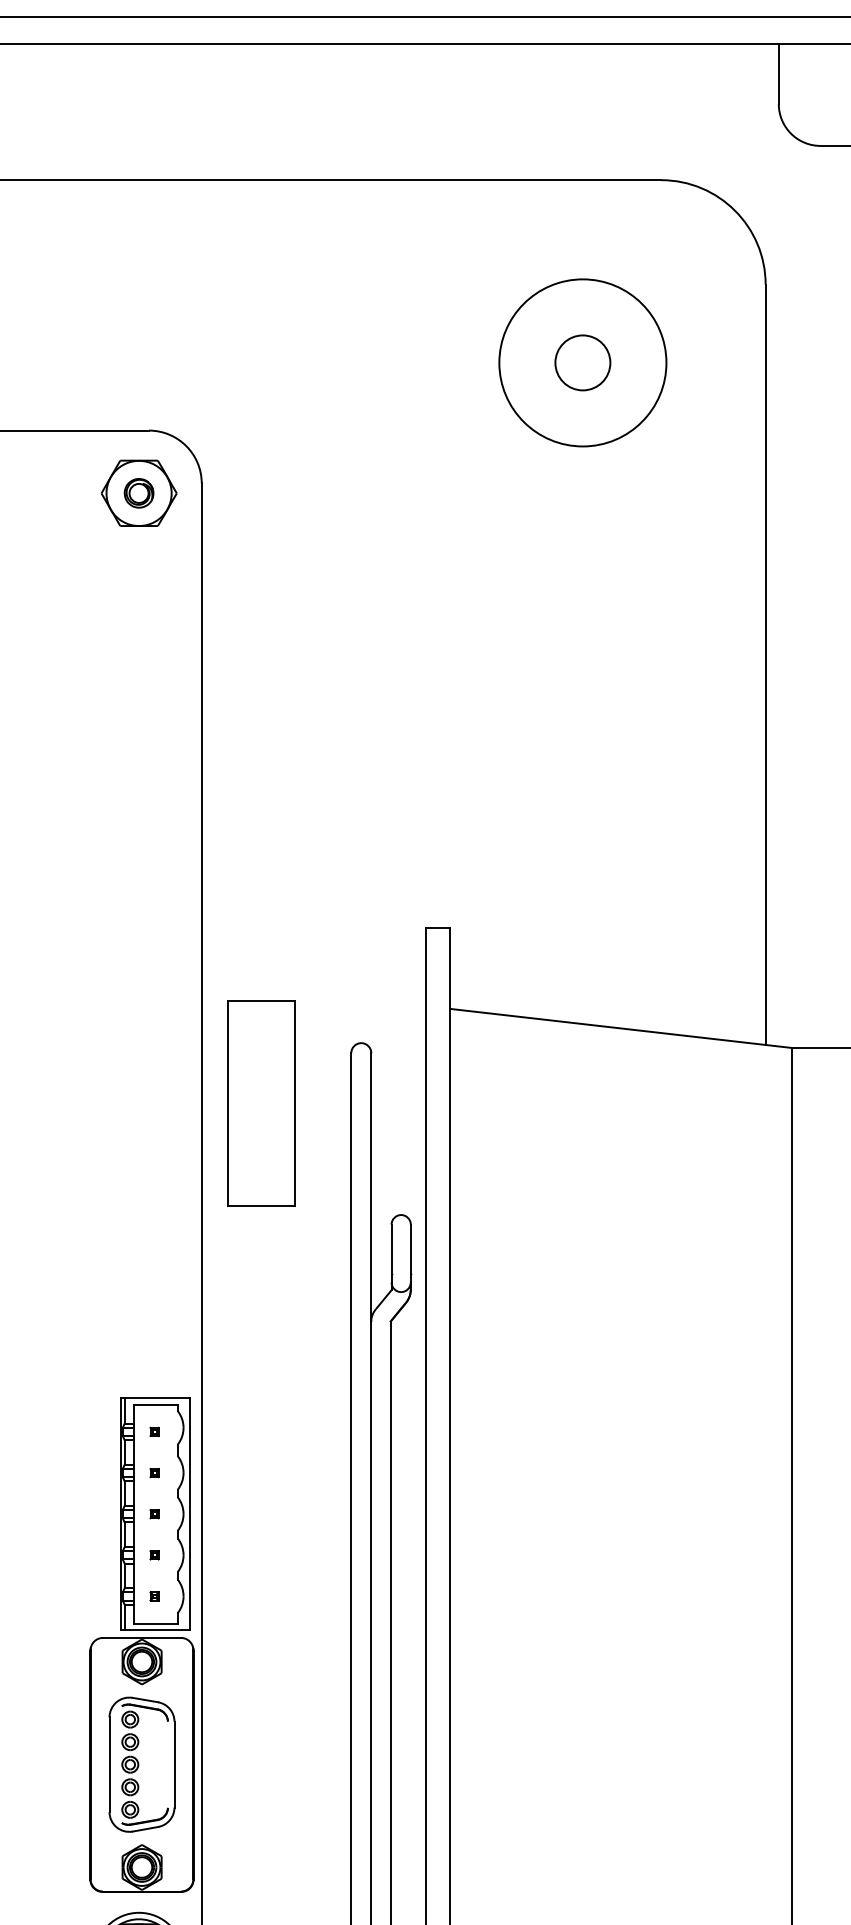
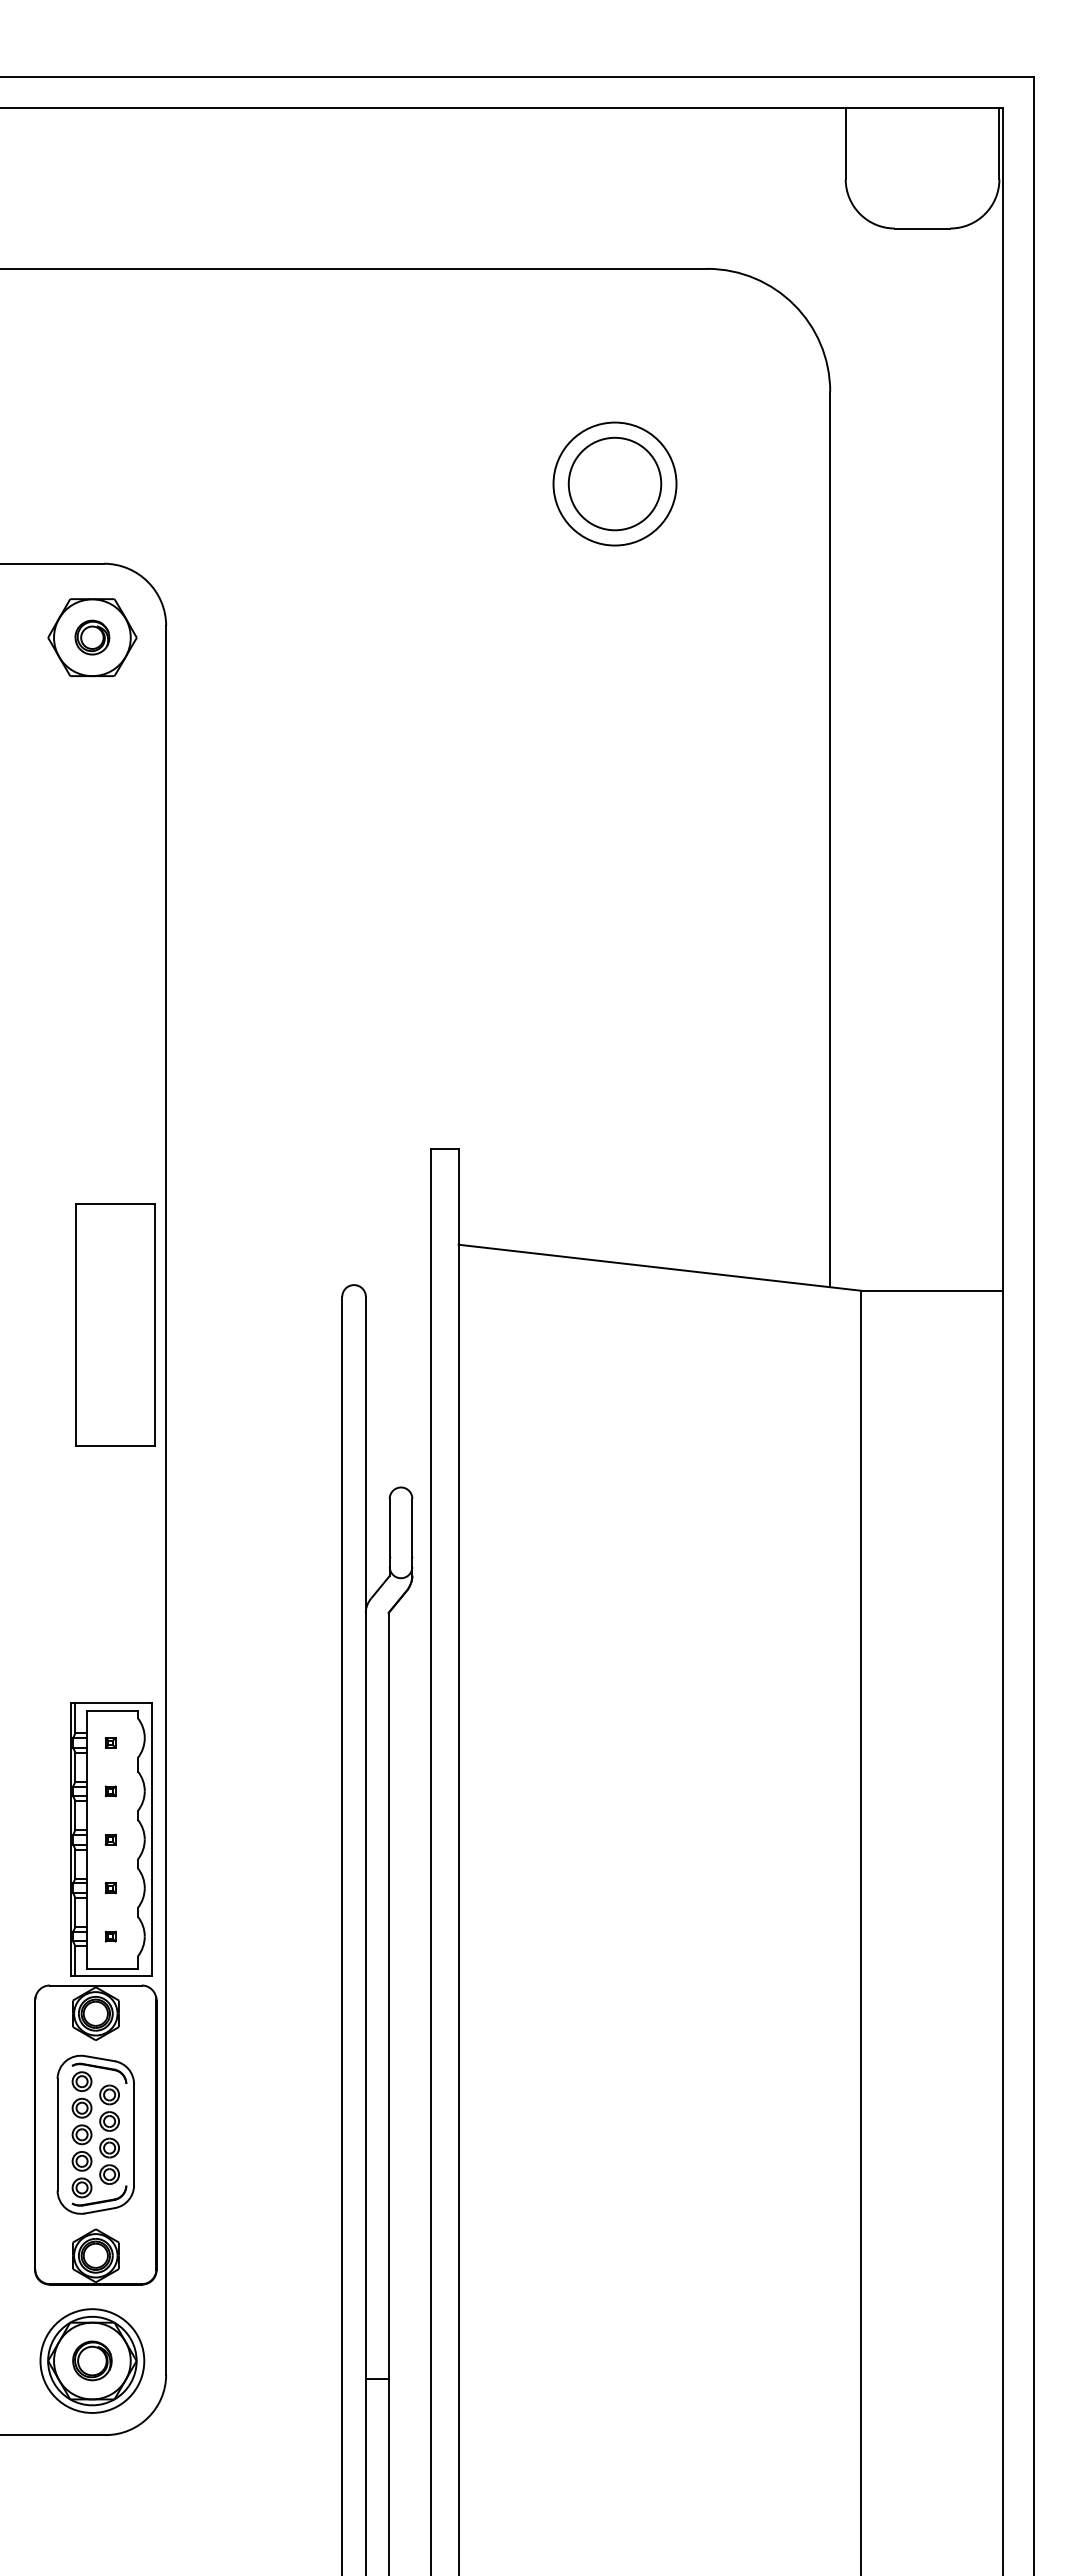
circle: (582, 362) -> (614, 483), size x0.62
circle: (582, 362) -> (614, 483), size x1.43
part: (261, 1102) -> (115, 1324), moved
part: (153, 1764) -> (109, 2134), added

